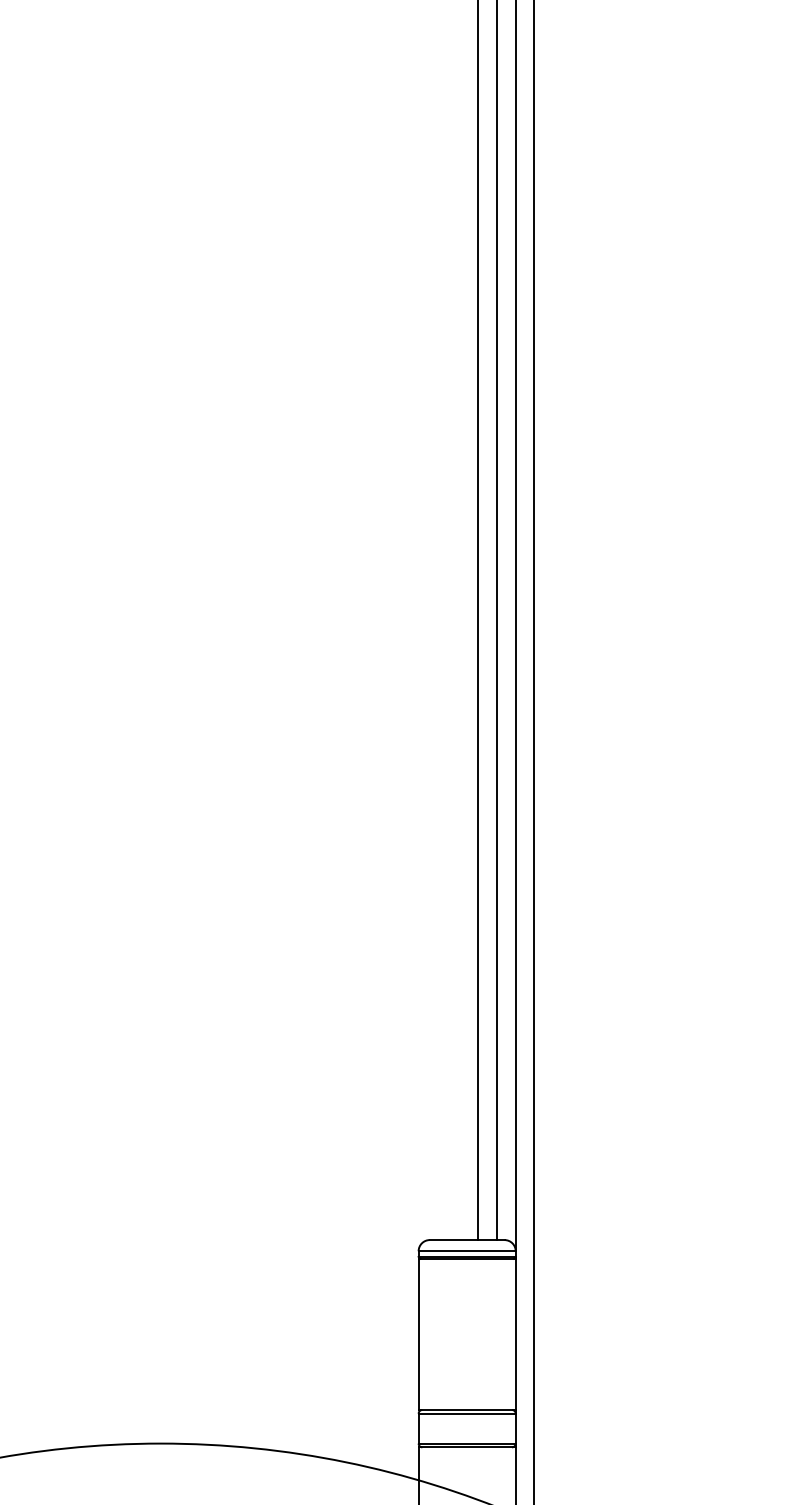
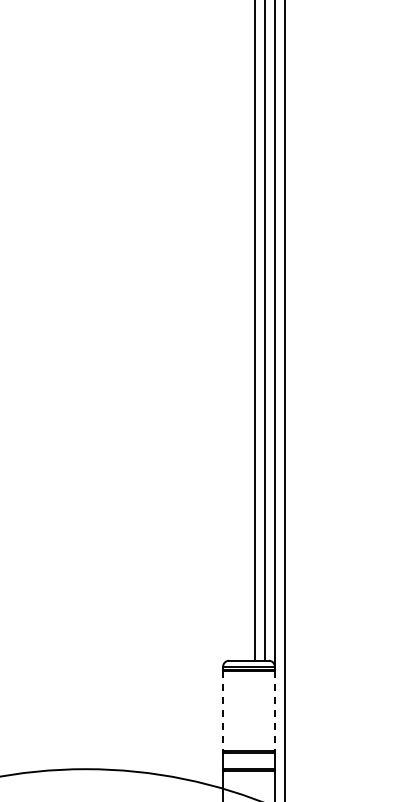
line: (419, 1335) -> (223, 711), solid -> dashed
line: (515, 1335) -> (274, 711), solid -> dashed

